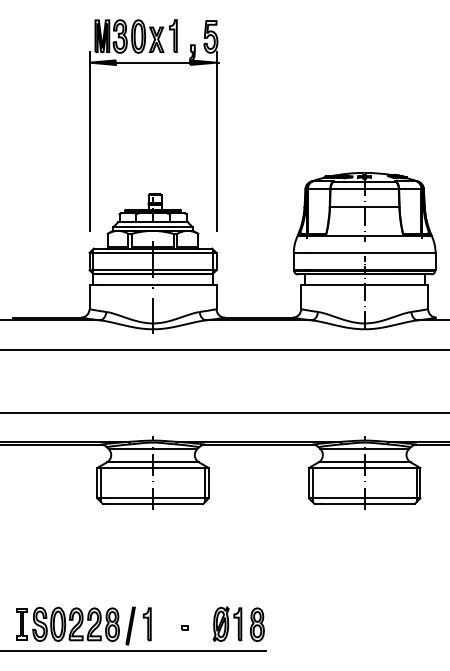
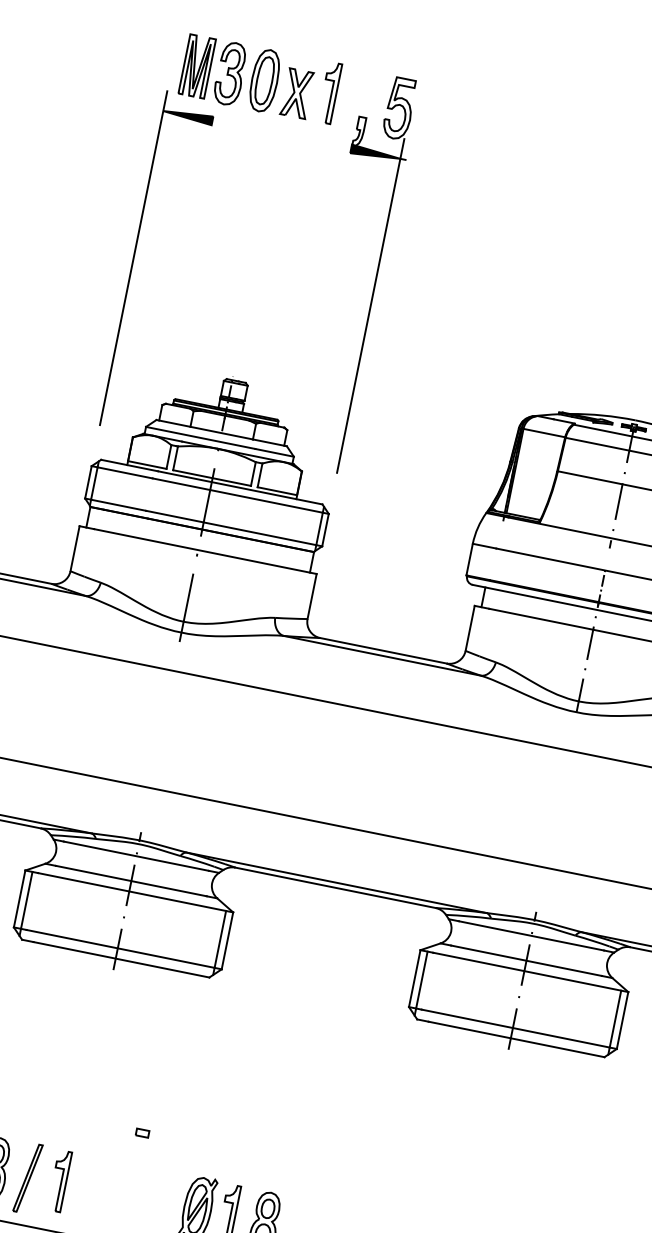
line: (152, 62) -> (280, 134), removed
part: (184, 627) -> (141, 1132), moved

